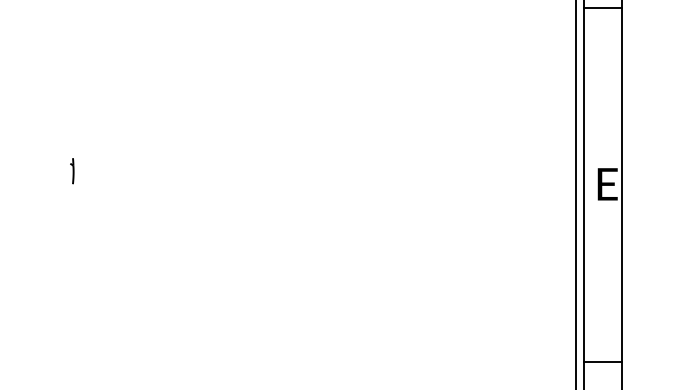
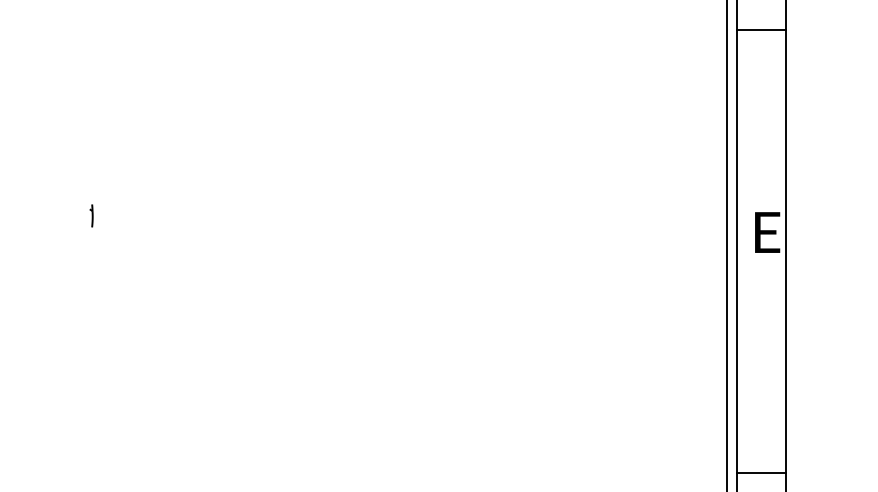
line: (602, 8) -> (761, 30), moved
part: (72, 170) -> (91, 215), size x0.7
line: (602, 361) -> (761, 472), moved

